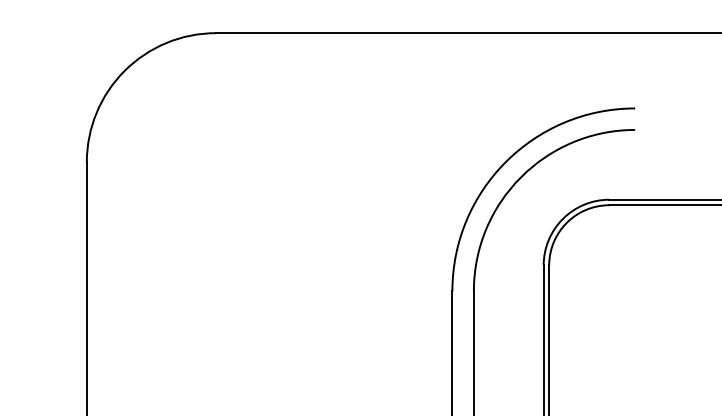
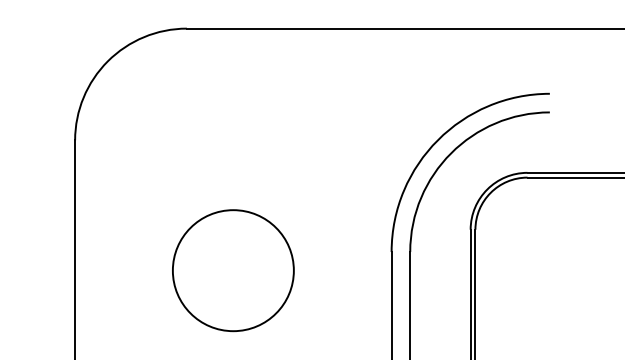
circle: (269, 312) -> (233, 270), added

